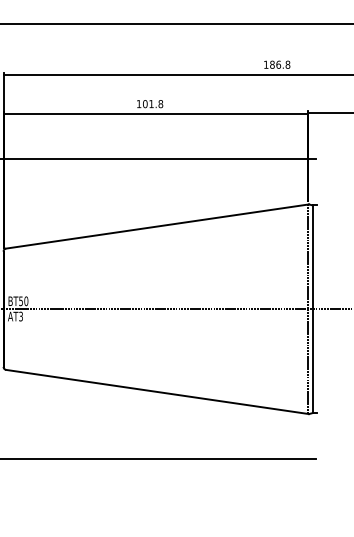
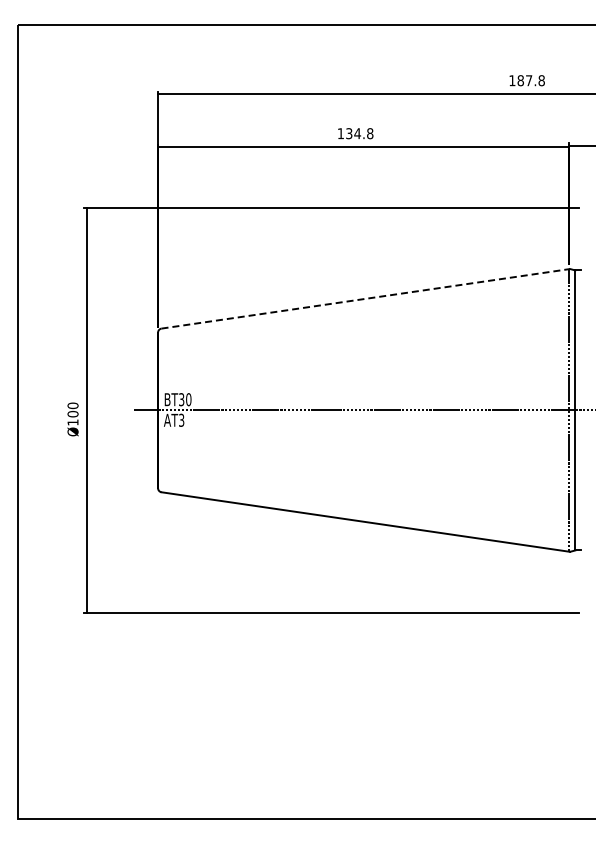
text: (278, 64) -> (529, 80), 186.8 -> 187.8
text: (148, 103) -> (353, 133), 101.8 -> 134.8
line: (158, 226) -> (366, 298), solid -> dashed
text: (20, 301) -> (181, 399), BT50 -> BT30

